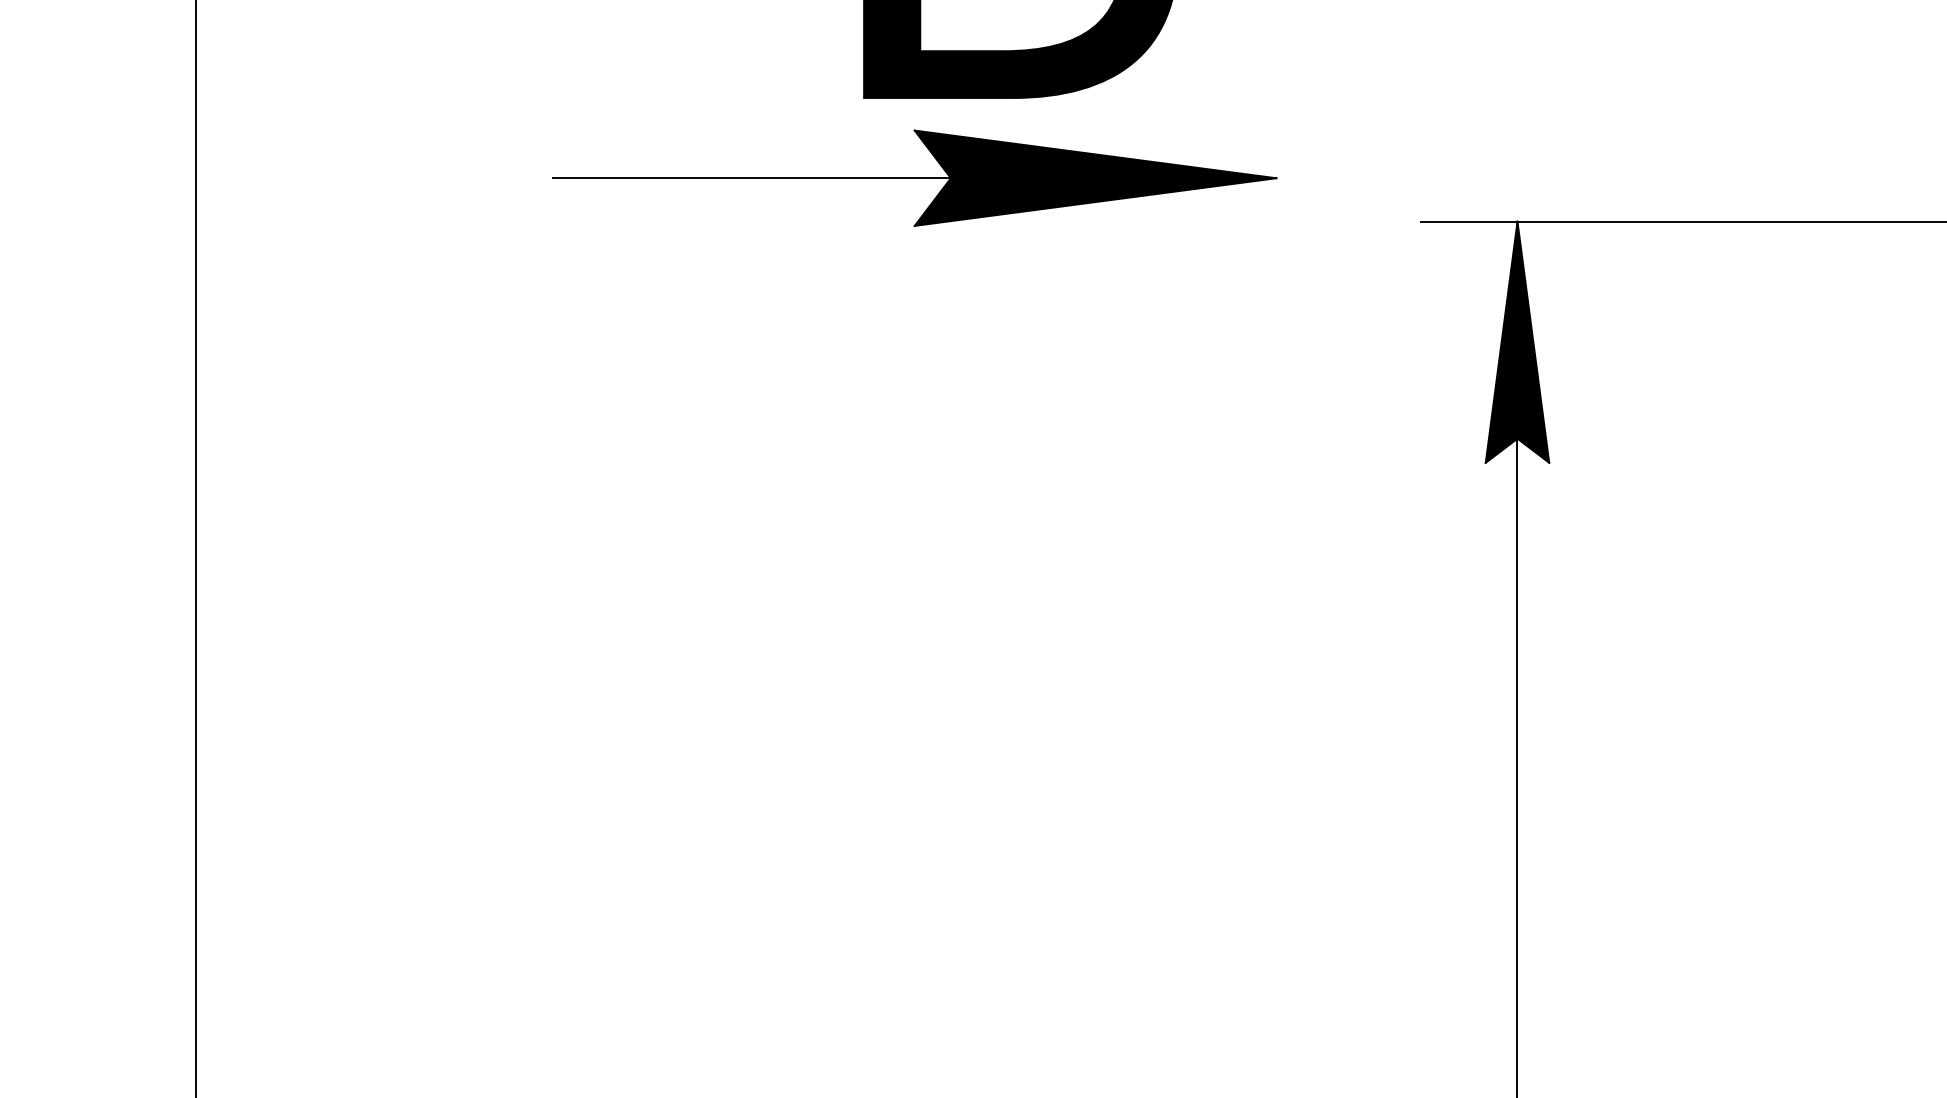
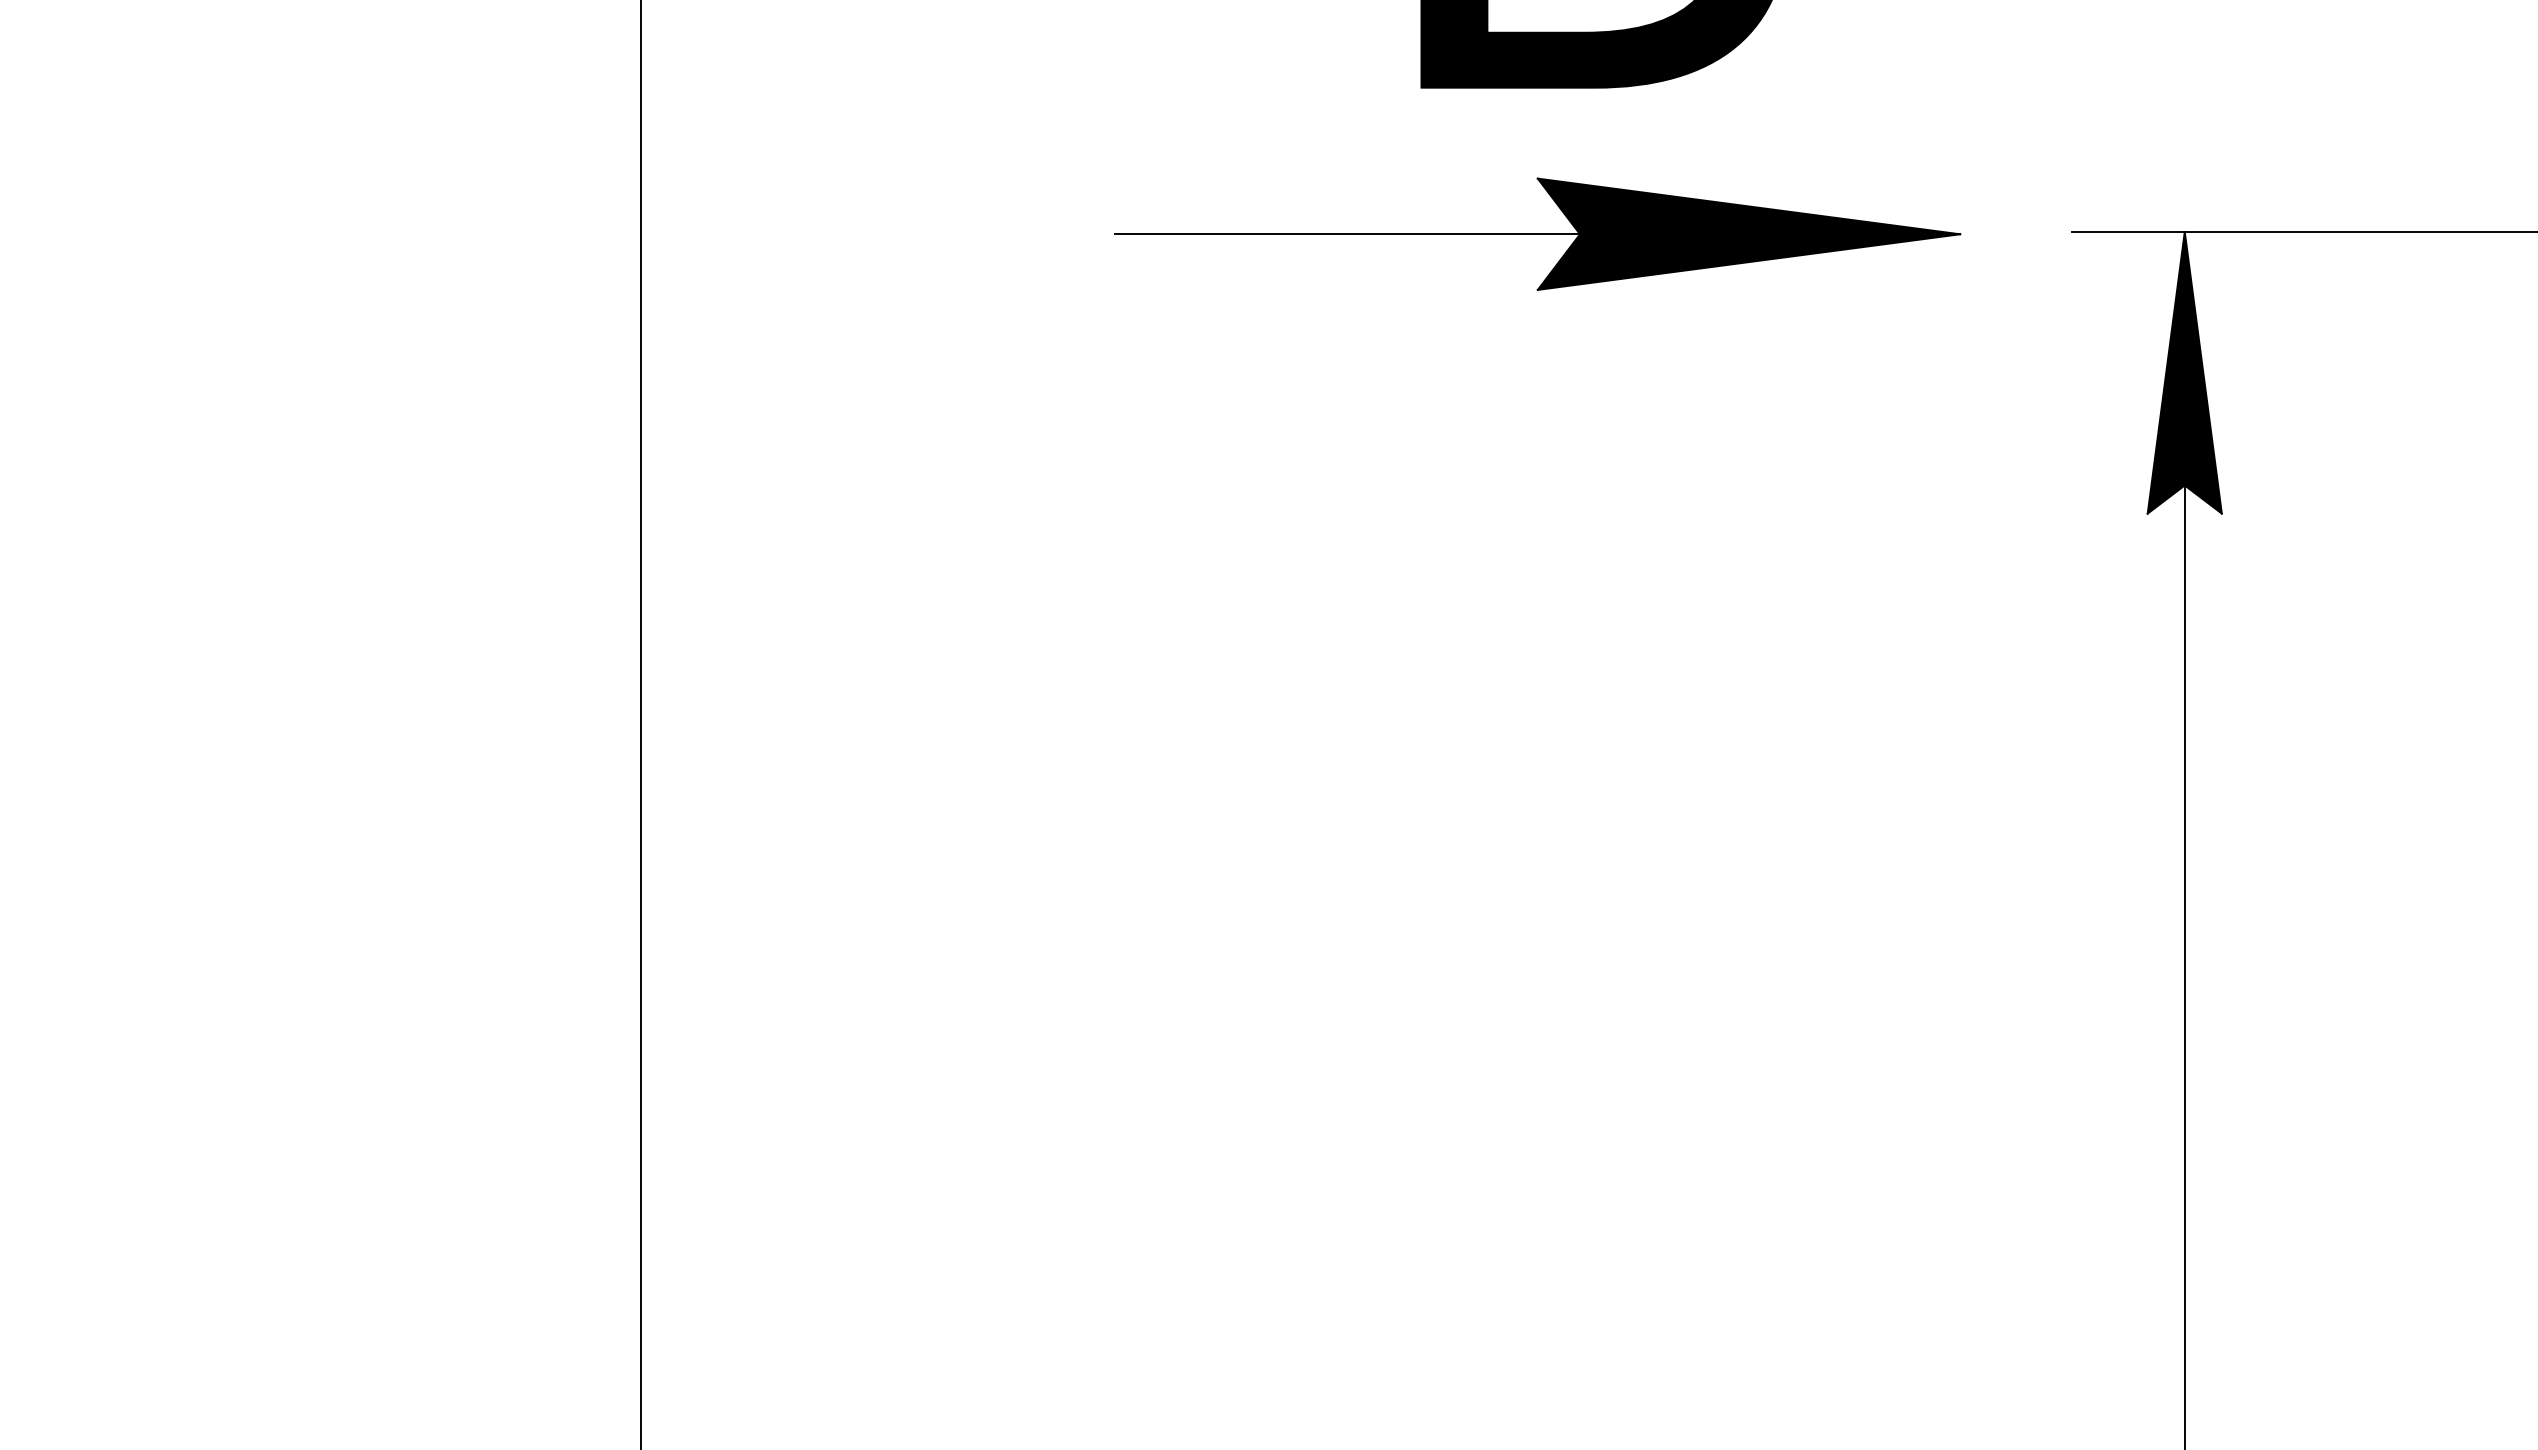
part: (914, 177) -> (1537, 233), moved

